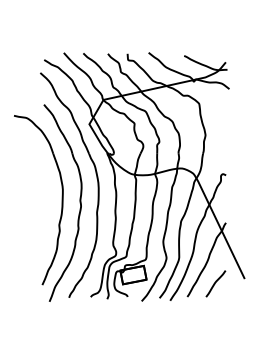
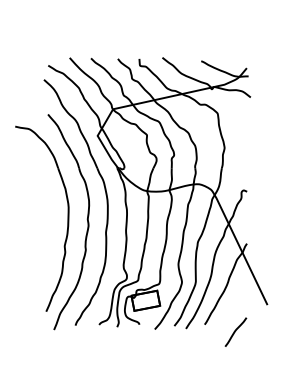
curve: (215, 283) -> (235, 331), moved

